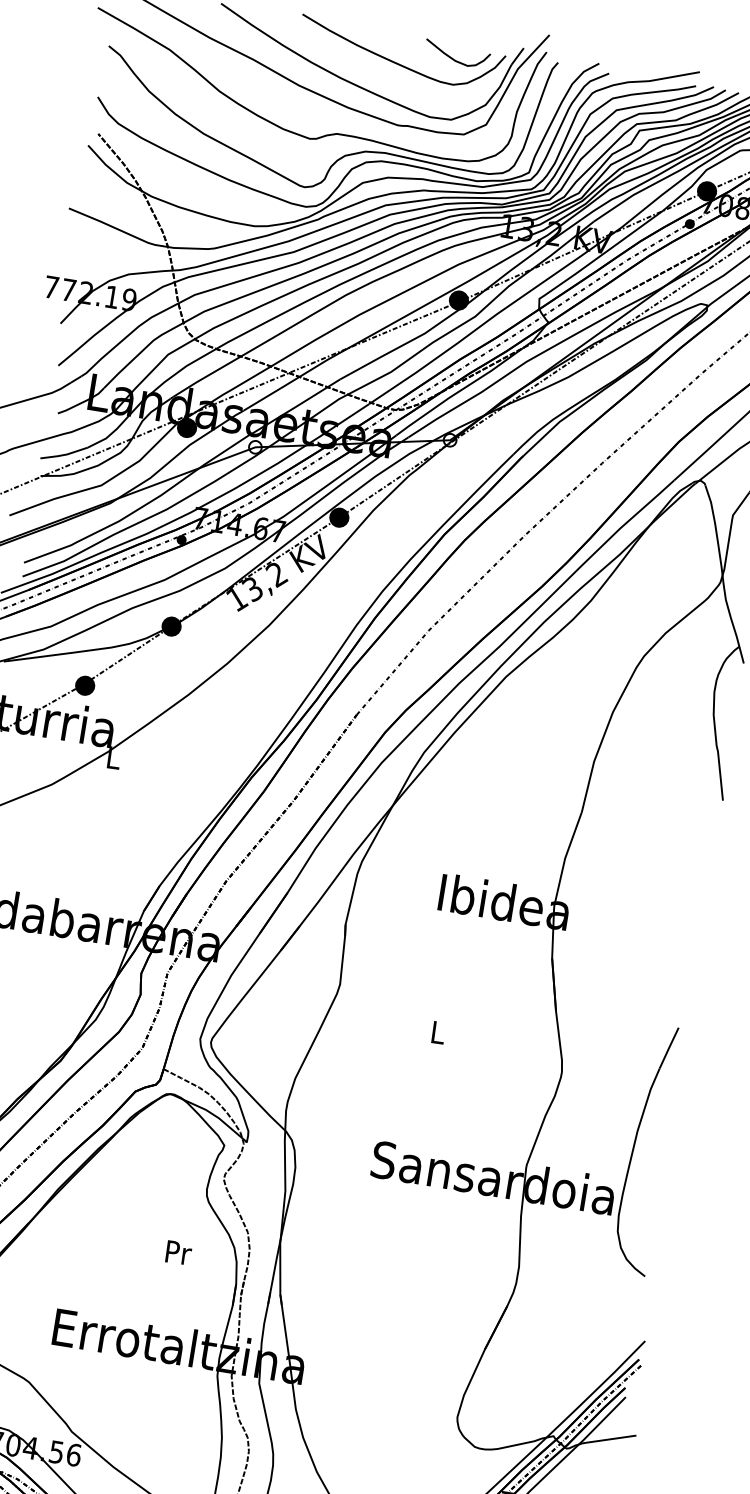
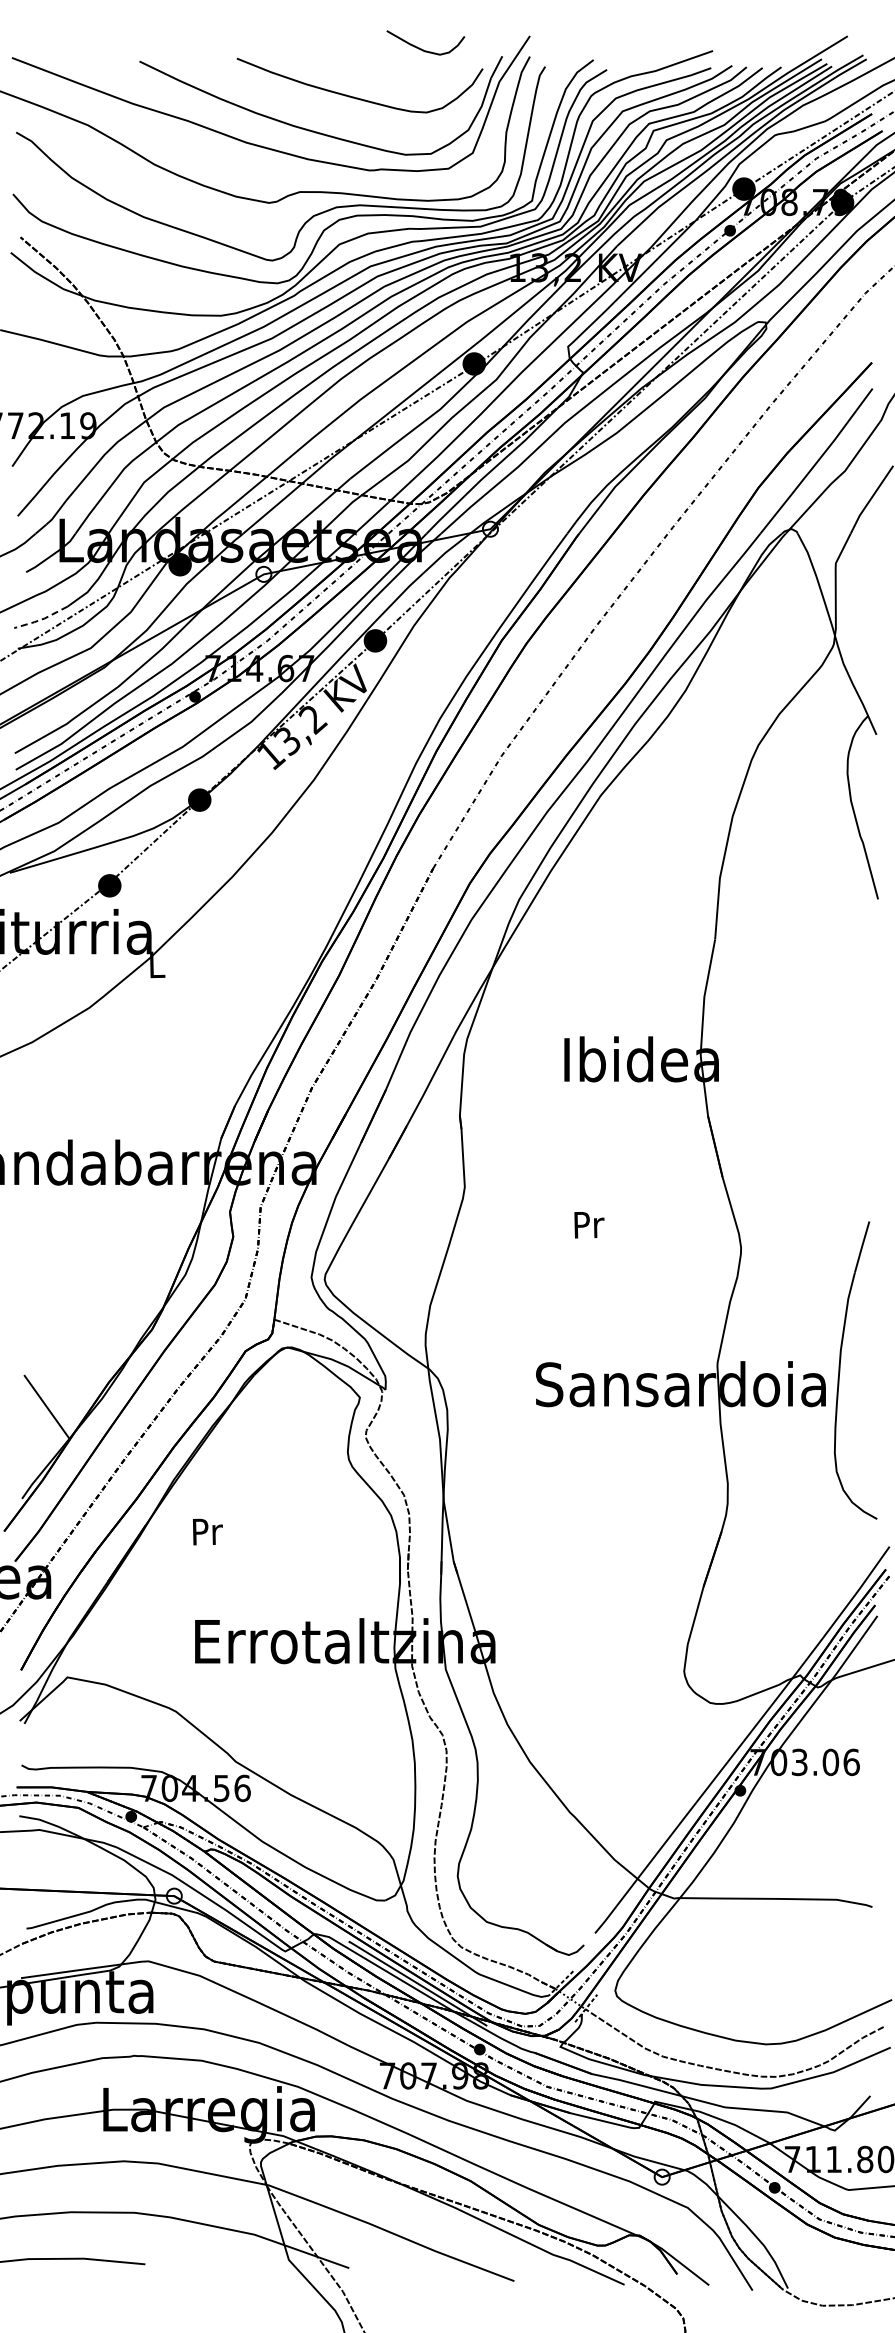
curve: (453, 58) -> (421, 48), moved
line: (64, 454) -> (41, 619), solid -> dashed
text: (438, 1032) -> (589, 1224), L -> Pr
part: (634, 1147) -> (840, 1370), moved
text: (178, 1252) -> (207, 1531), moved

